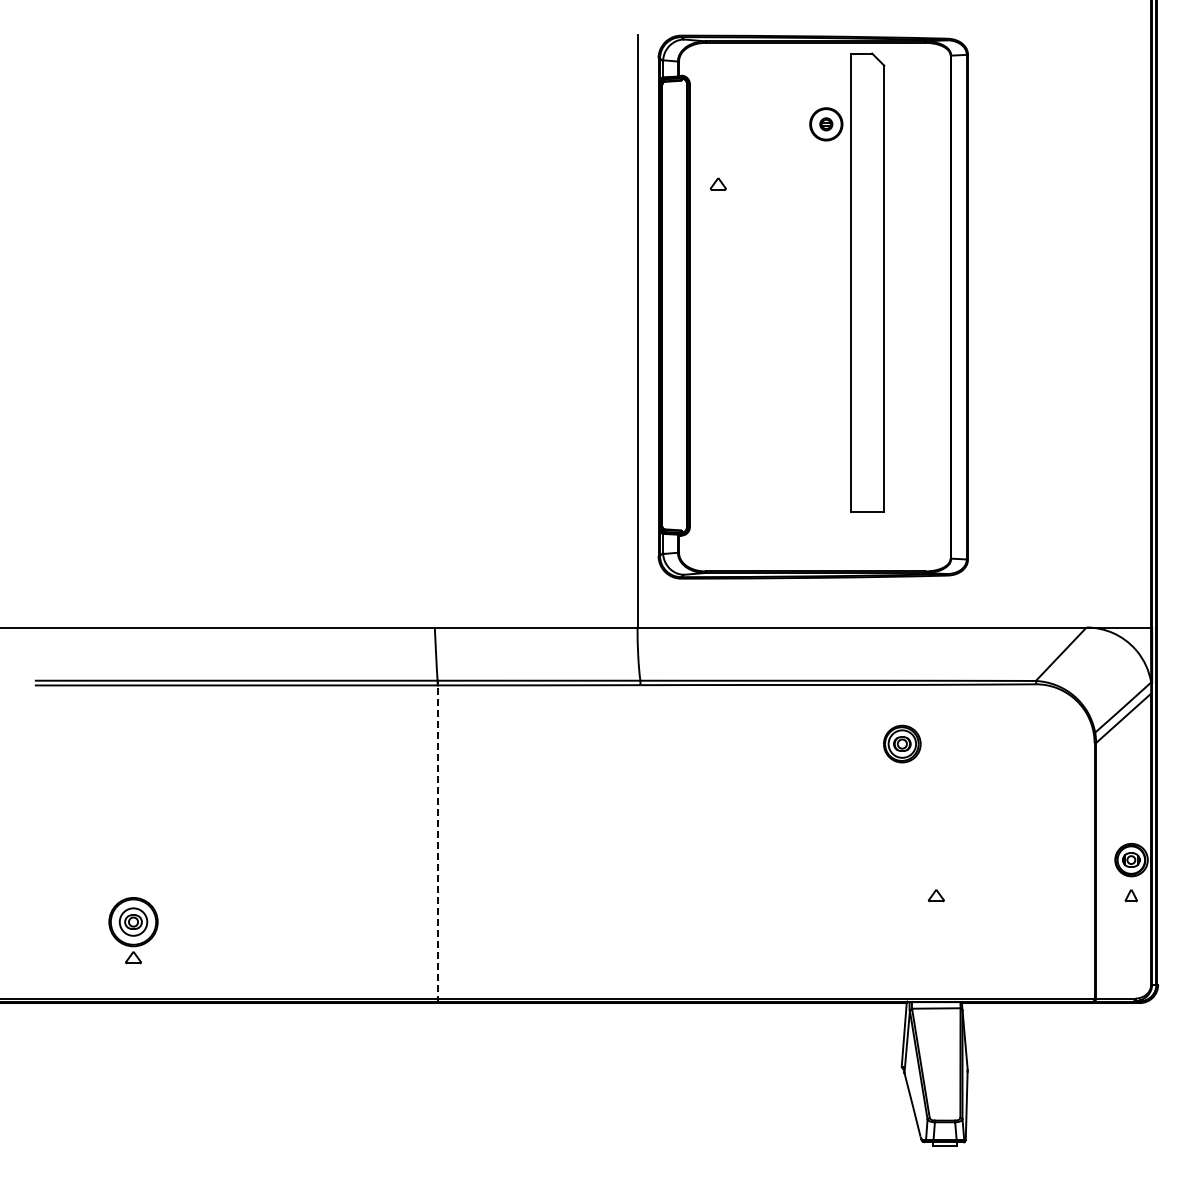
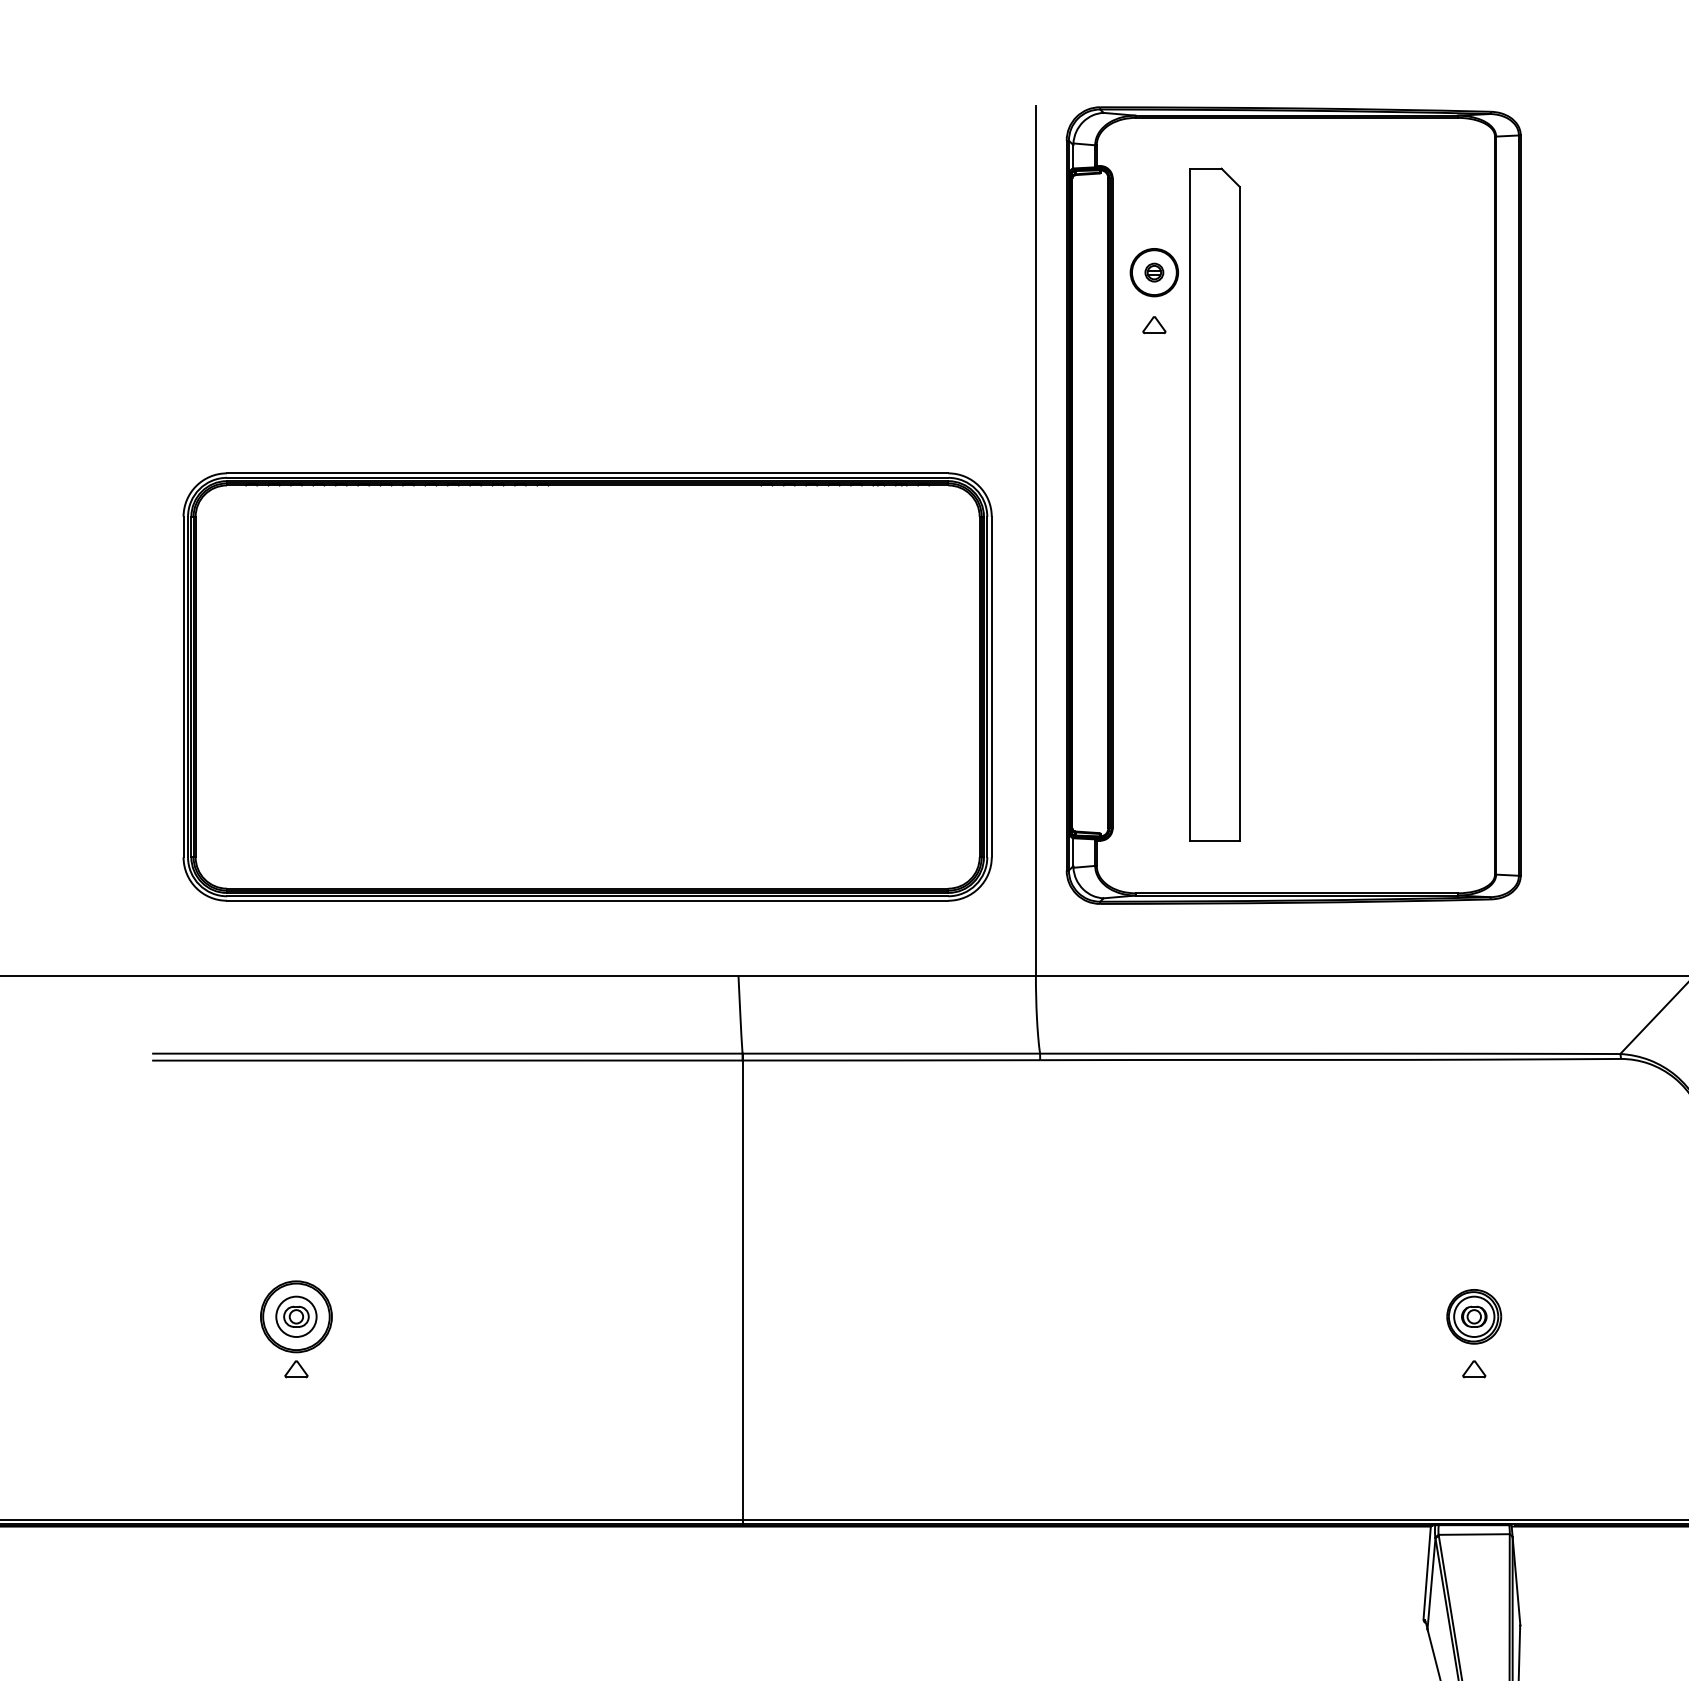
part: (847, 282) -> (1185, 504), moved
part: (331, 430) -> (586, 686), added
part: (902, 743) -> (1474, 1315), moved
line: (437, 841) -> (742, 1289), dashed -> solid
part: (133, 930) -> (296, 1329), moved

